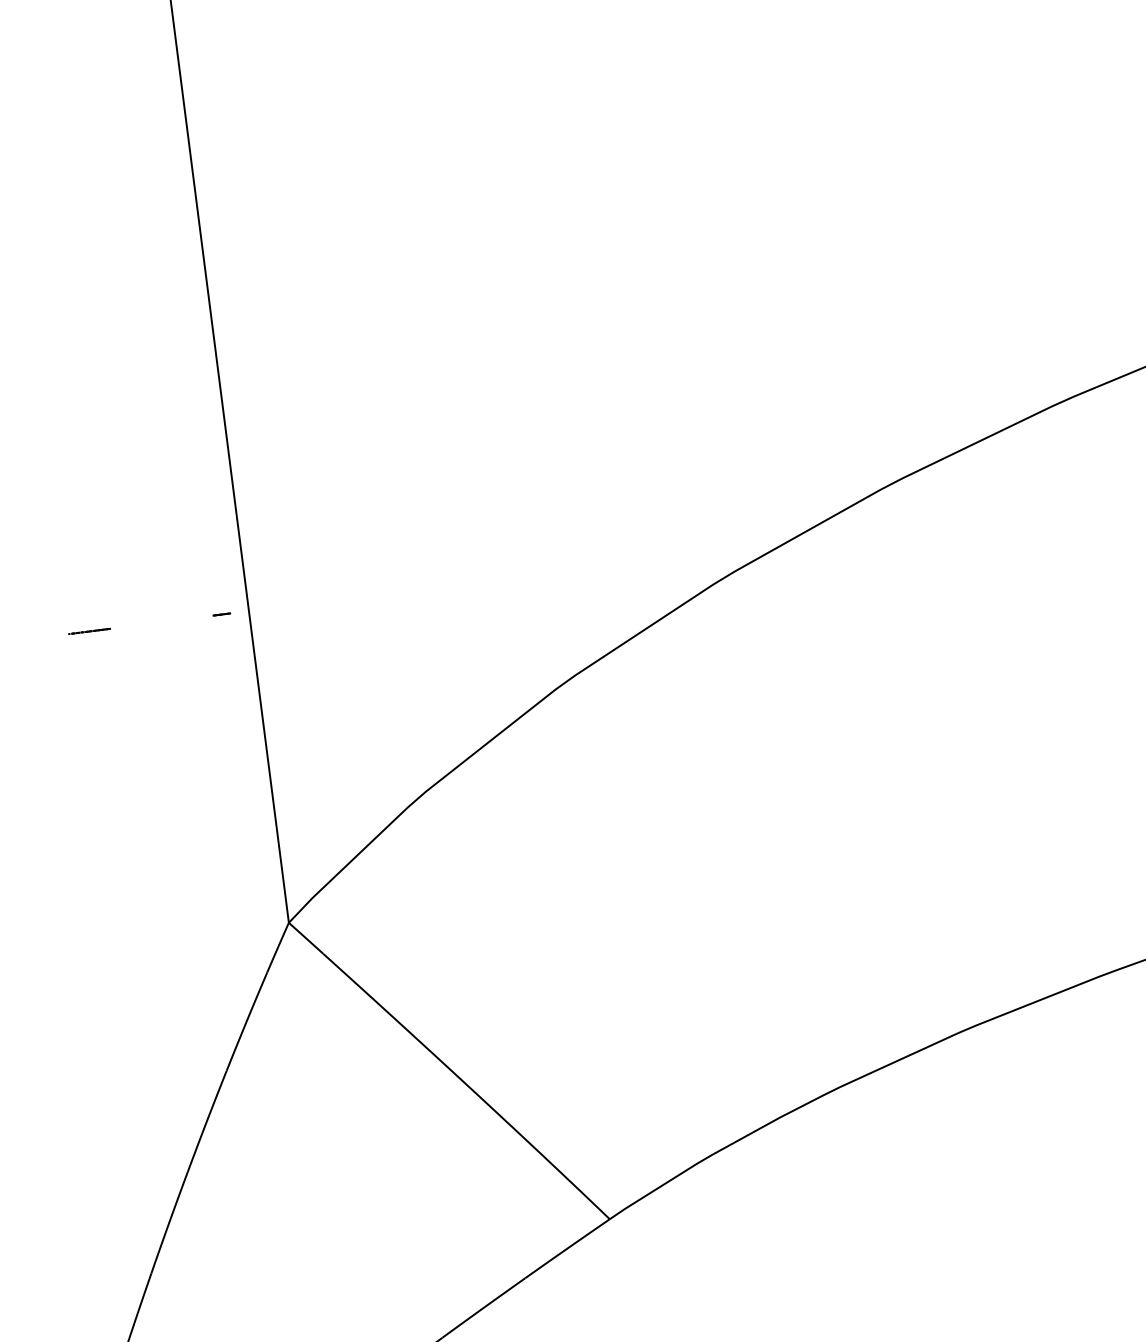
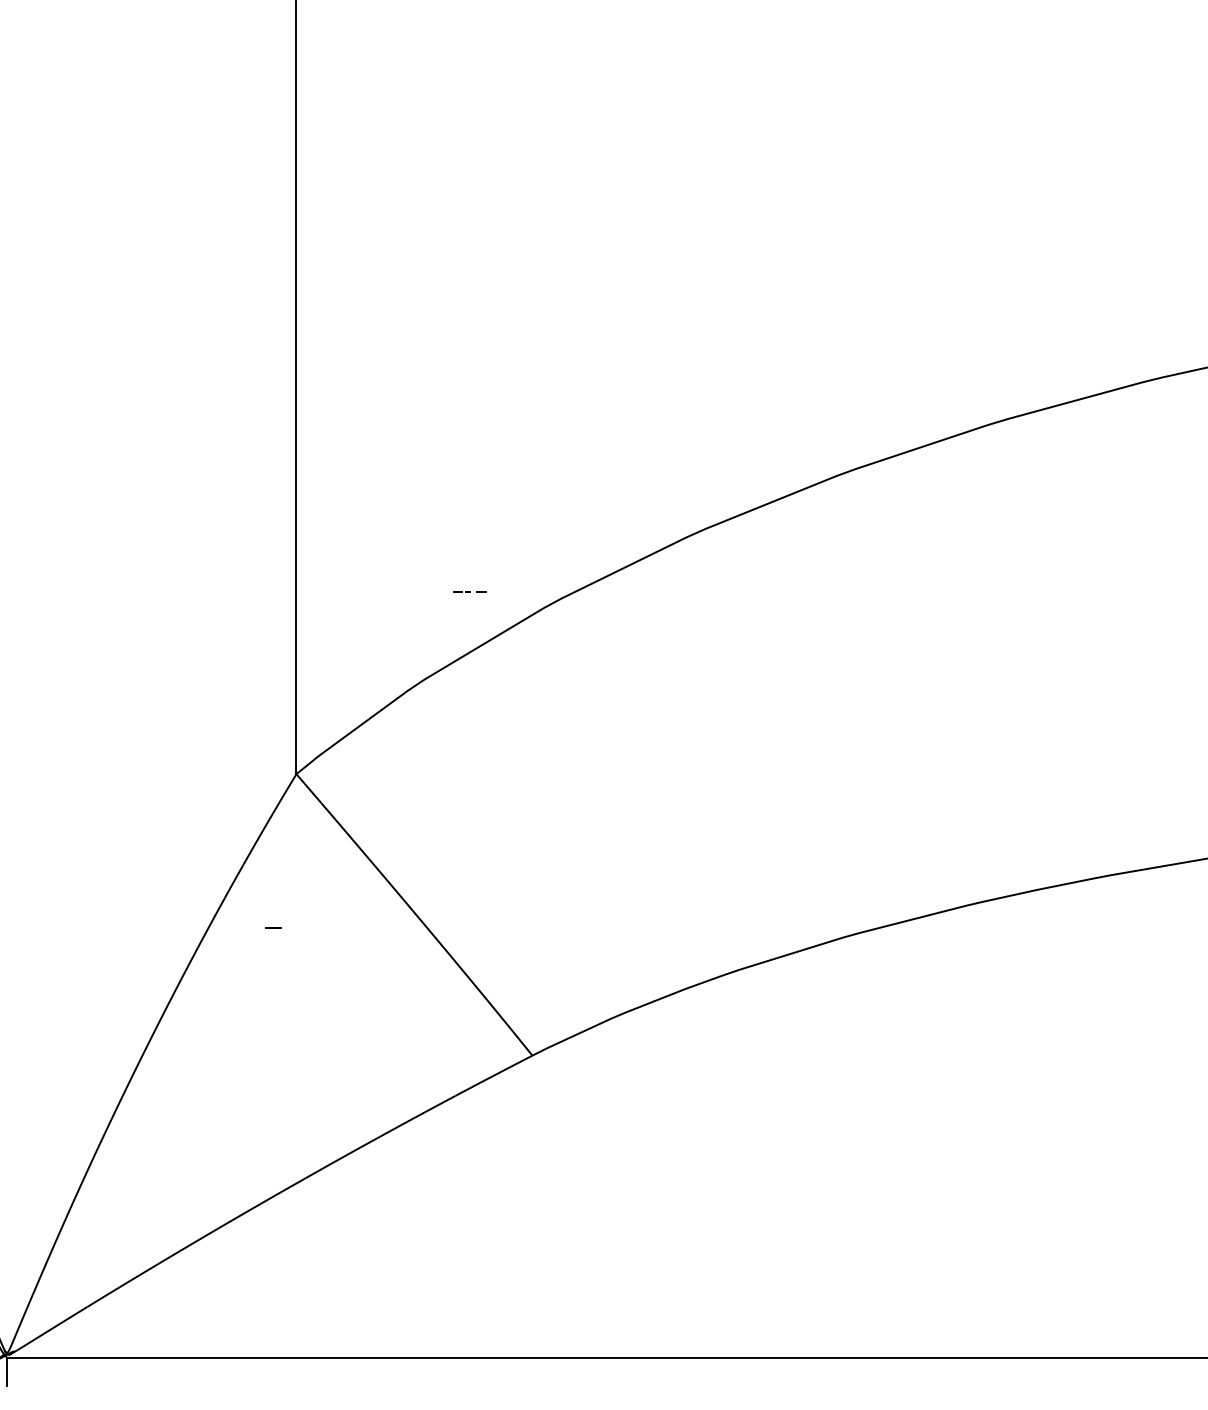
line: (221, 614) -> (273, 927), moved
line: (90, 630) -> (469, 591), moved

